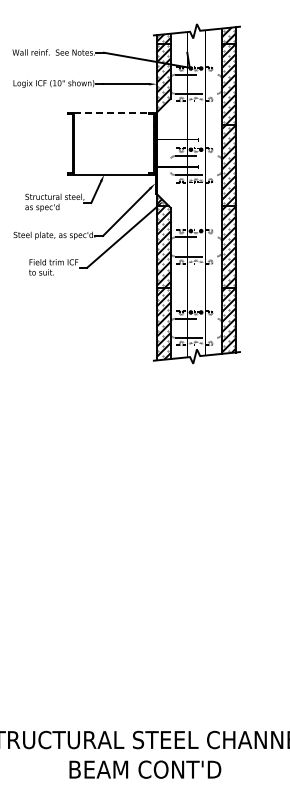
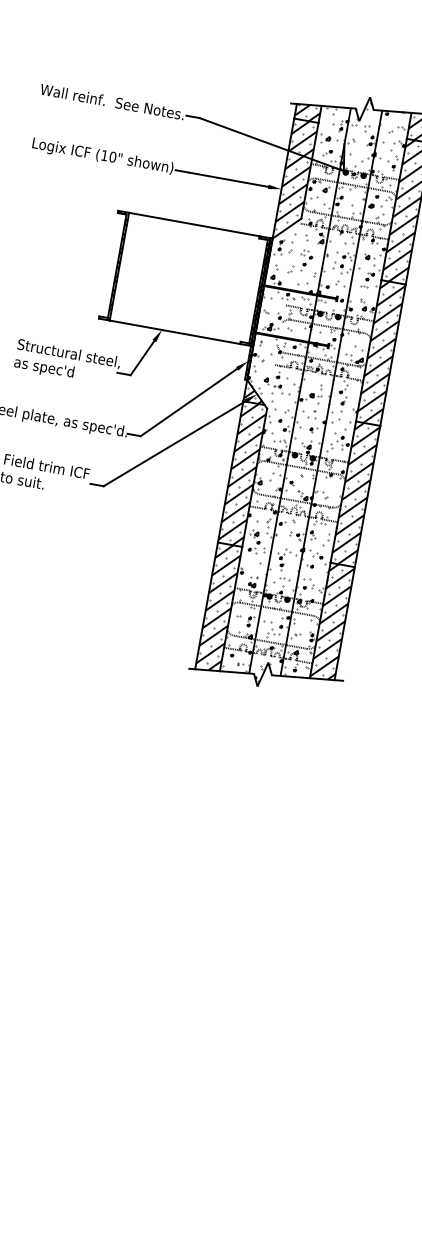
line: (111, 112) -> (194, 224), dashed -> solid
hatch: (188, 193) -> (302, 389), added

